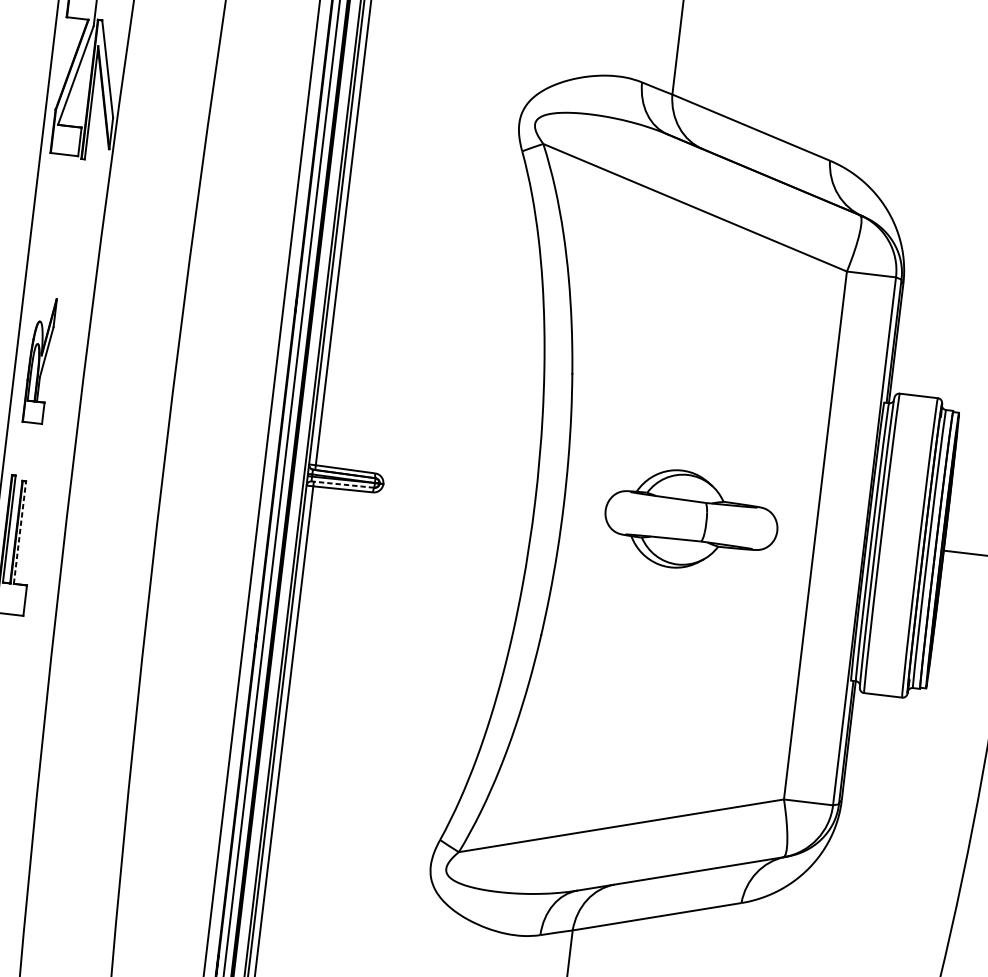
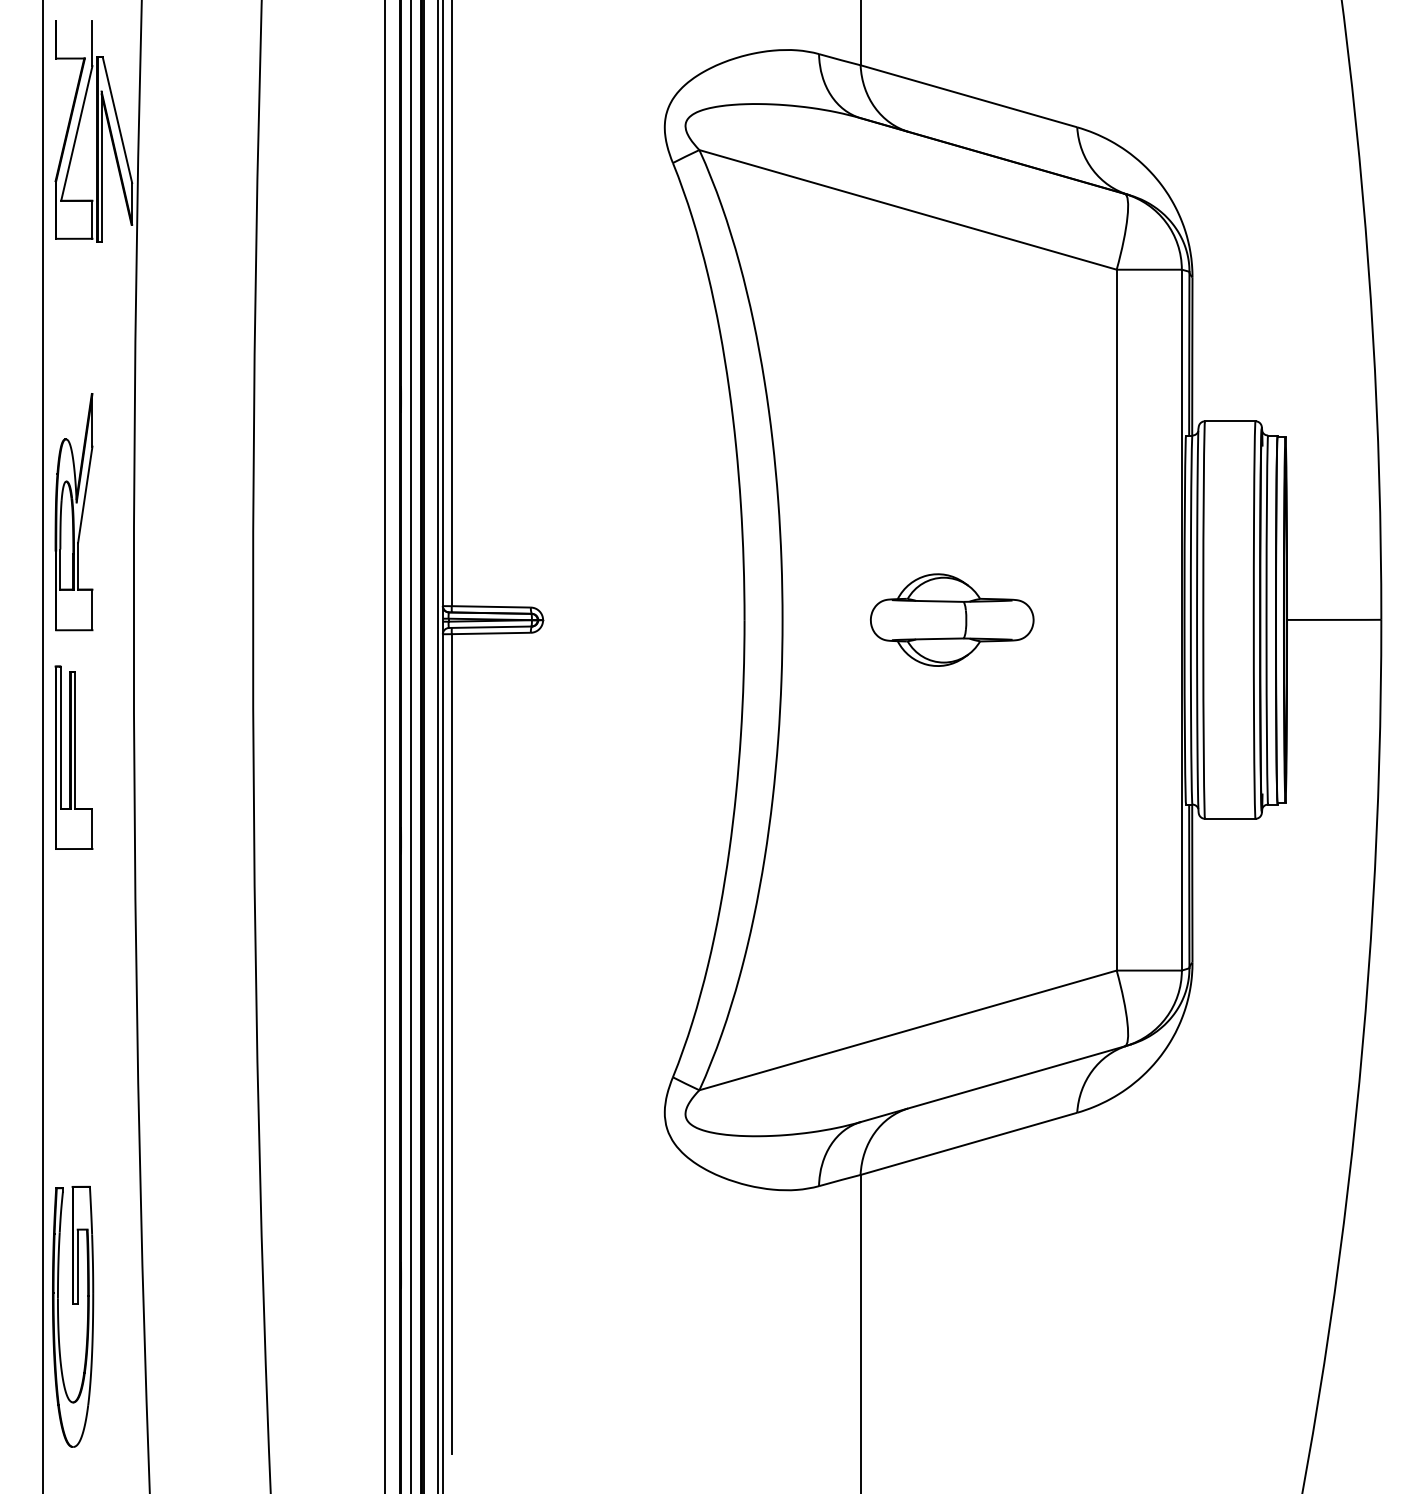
part: (39, 360) -> (73, 512), size x1.43
line: (342, 484) -> (489, 627), dashed -> solid
part: (691, 520) -> (952, 619), size x0.71
line: (20, 531) -> (75, 739), dashed -> solid

